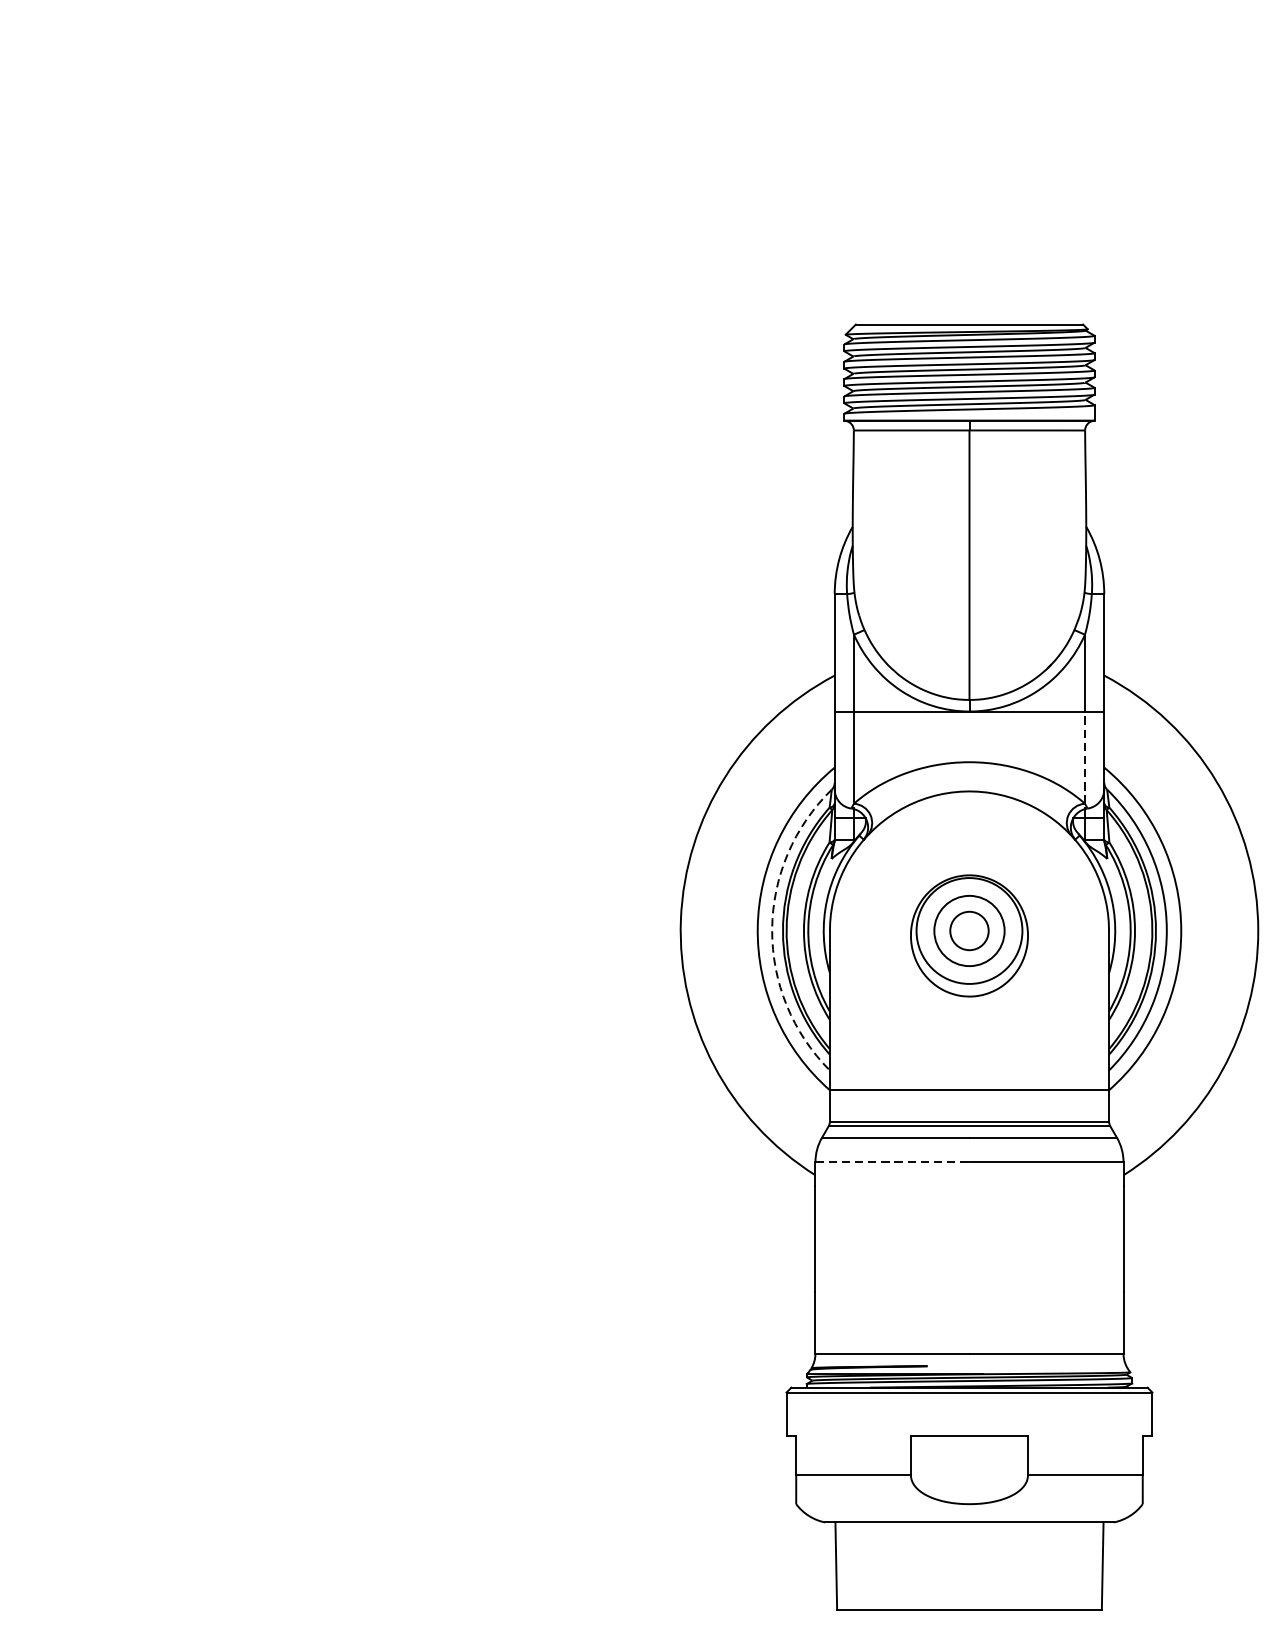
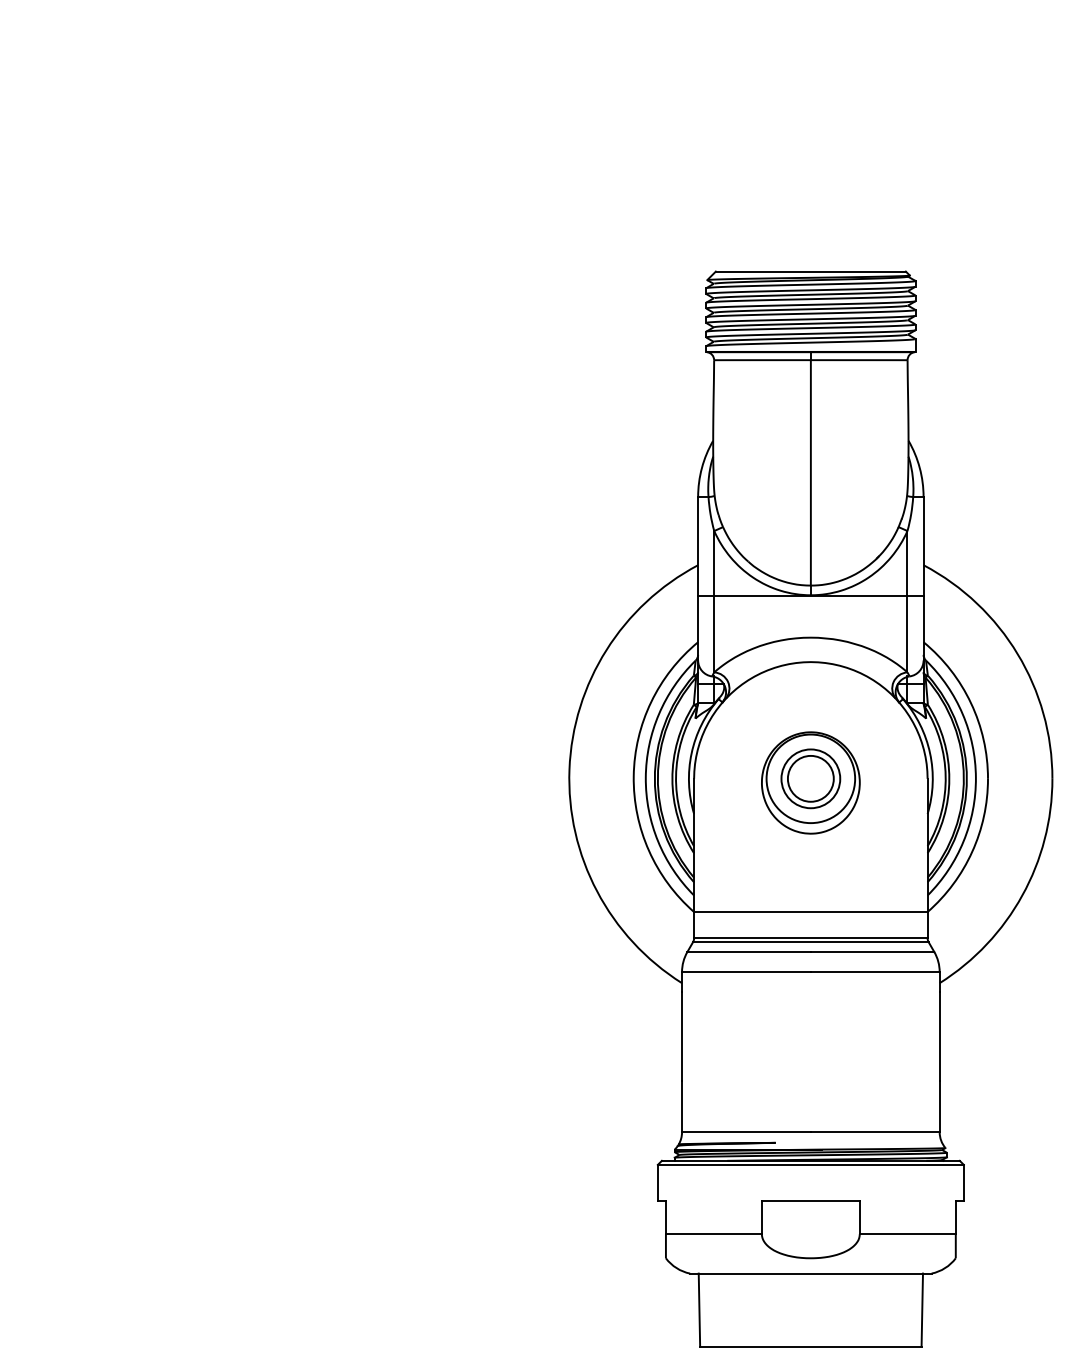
line: (1085, 757) -> (907, 633), dashed -> solid
arc: (771, 929) -> (645, 777), dashed -> solid
circle: (969, 930) -> (810, 778), size x1.43
line: (892, 1162) -> (746, 972), dashed -> solid

